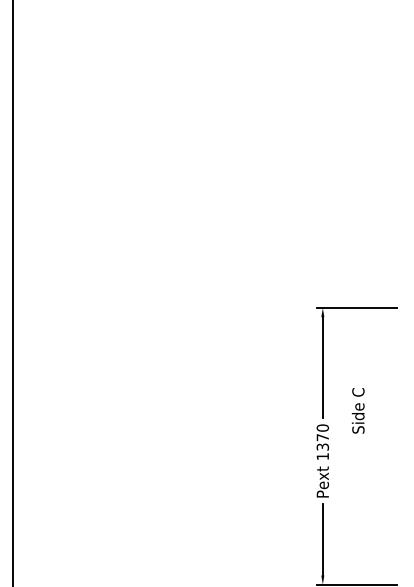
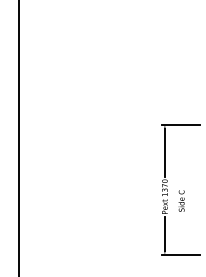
text: (357, 409) -> (181, 200), moved

